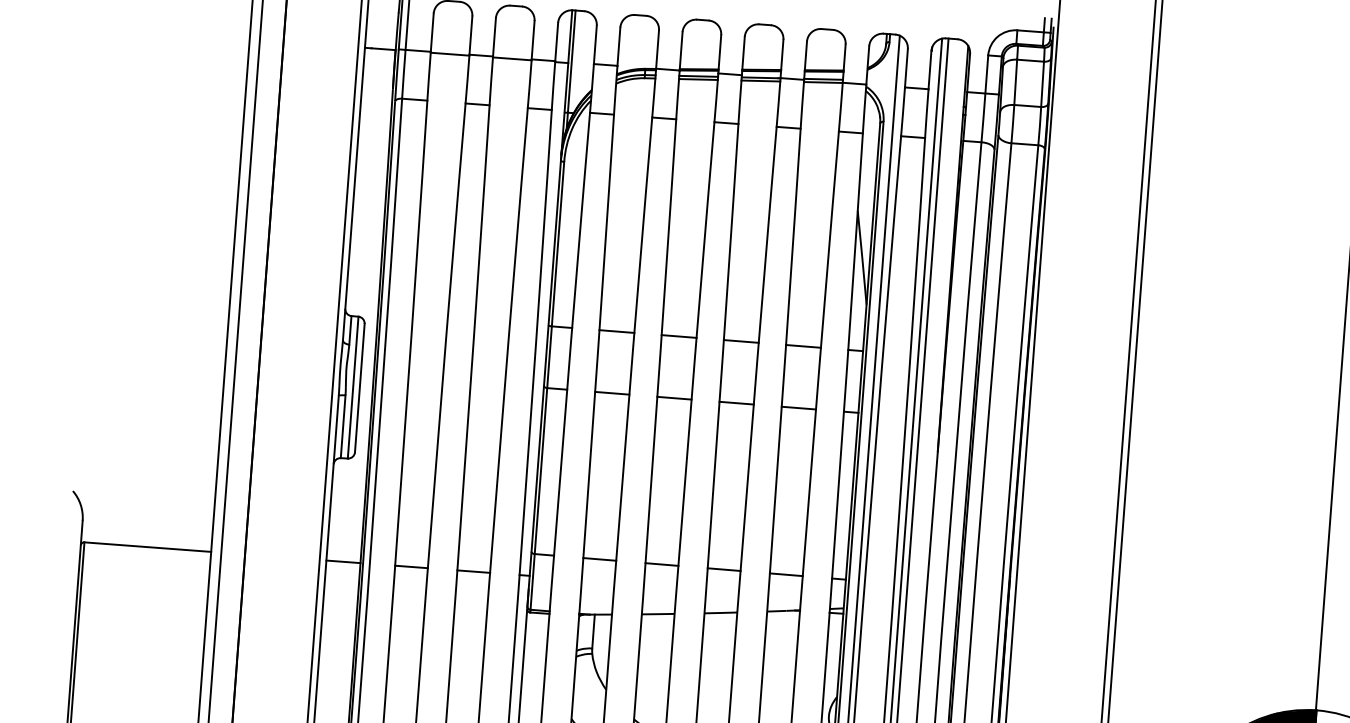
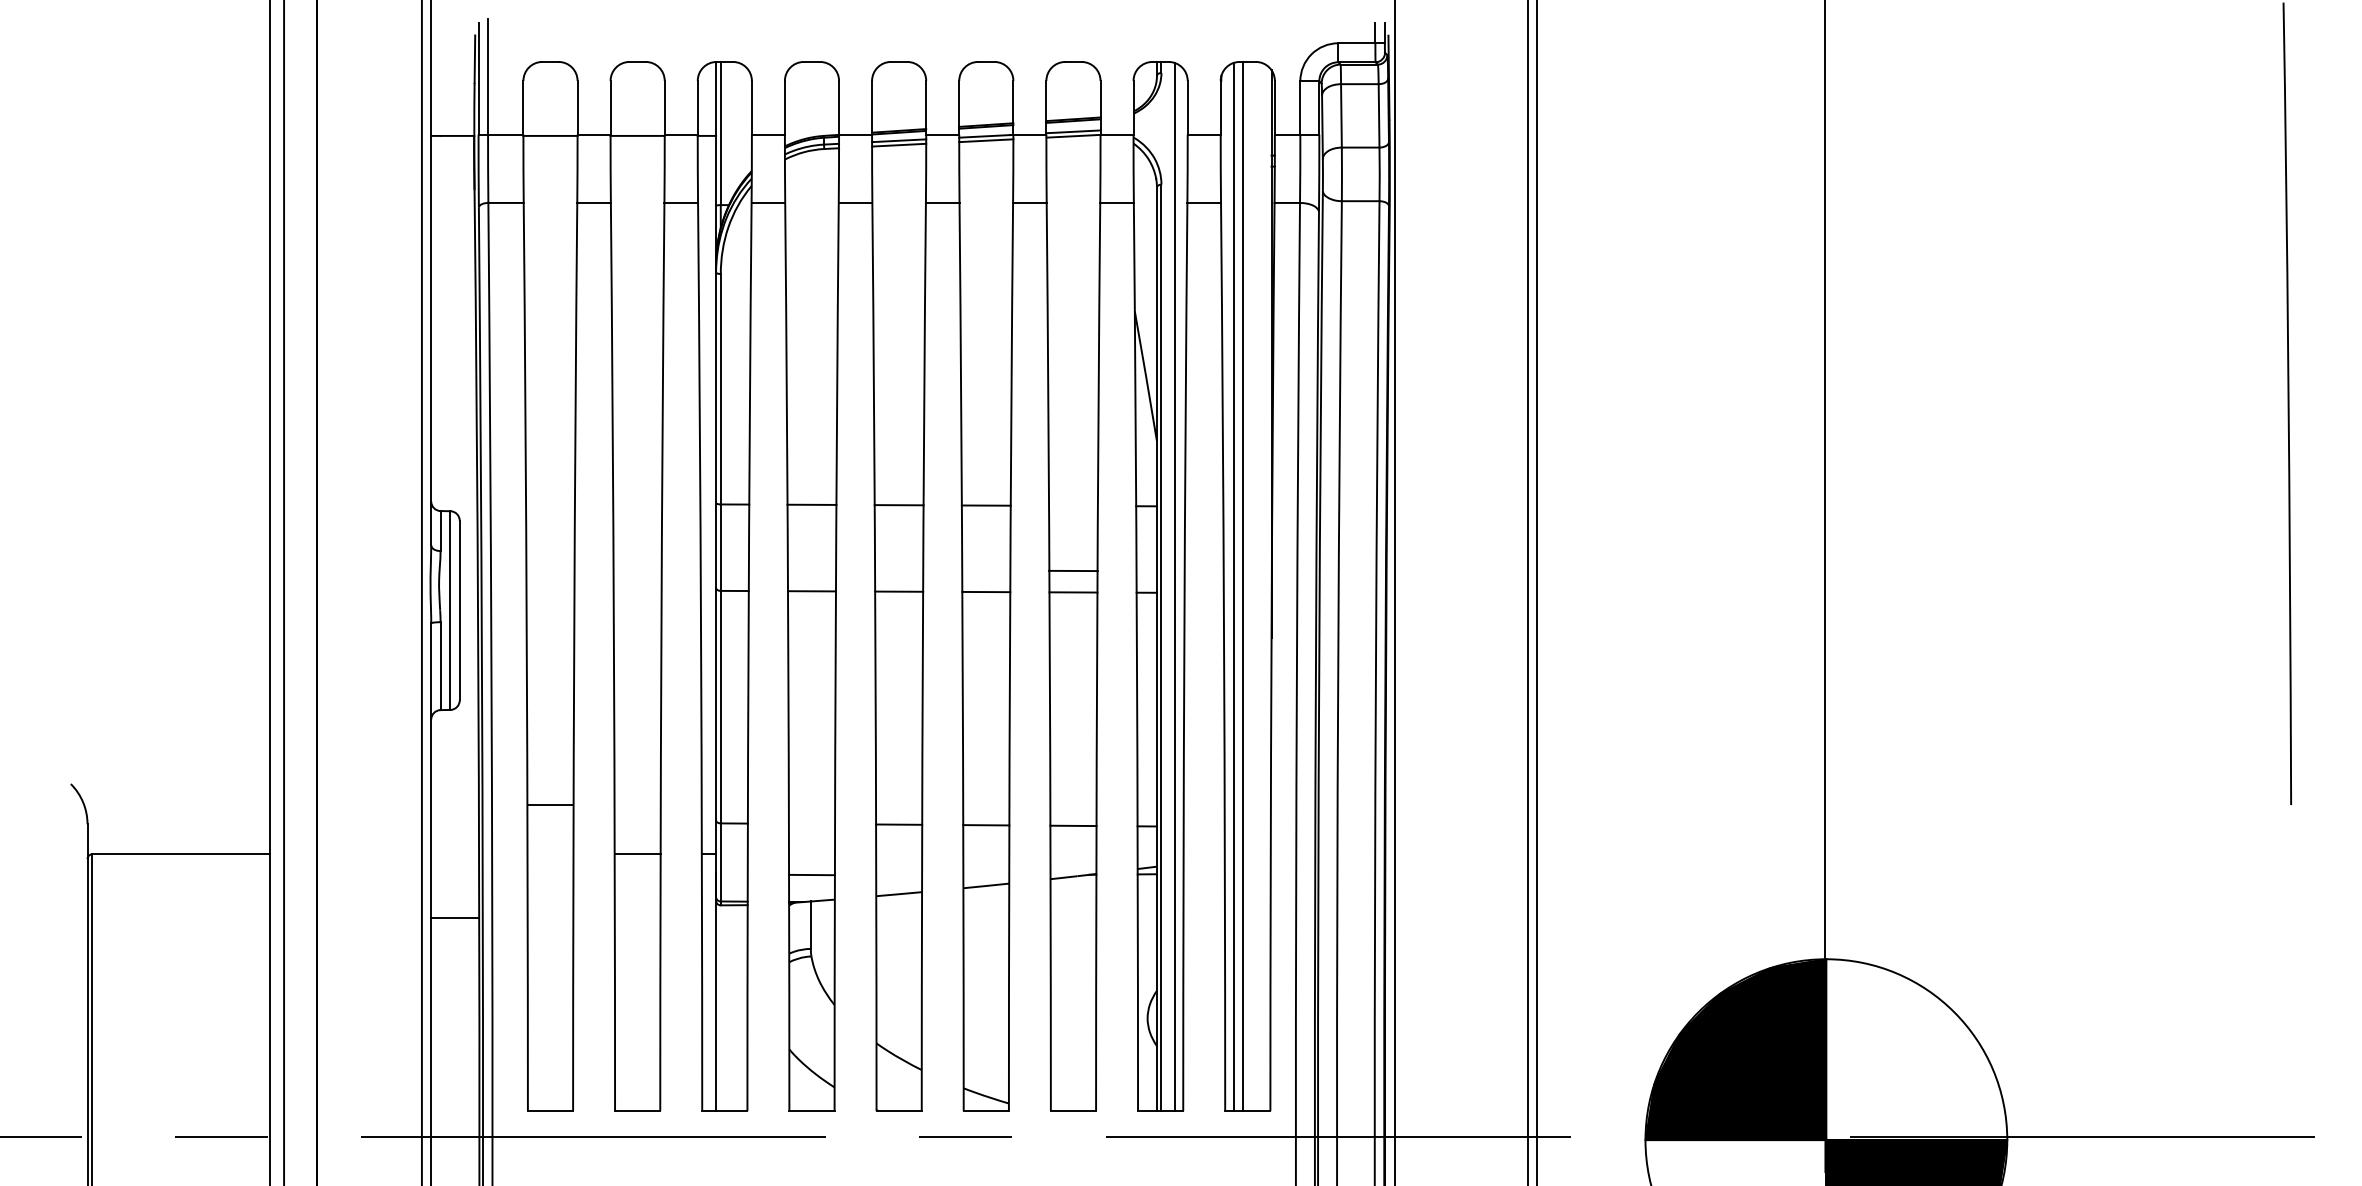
line: (803, 346) -> (1073, 570), moved
line: (599, 558) -> (811, 874), moved
line: (343, 562) -> (455, 918), moved
line: (411, 567) -> (550, 805), moved

